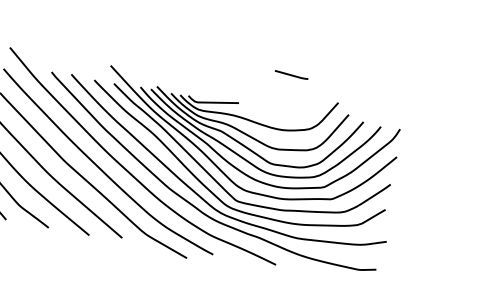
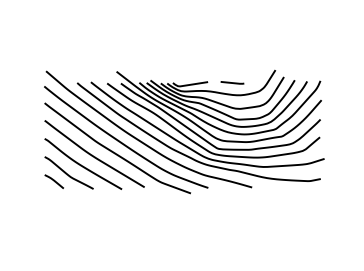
line: (291, 74) -> (232, 82), moved

